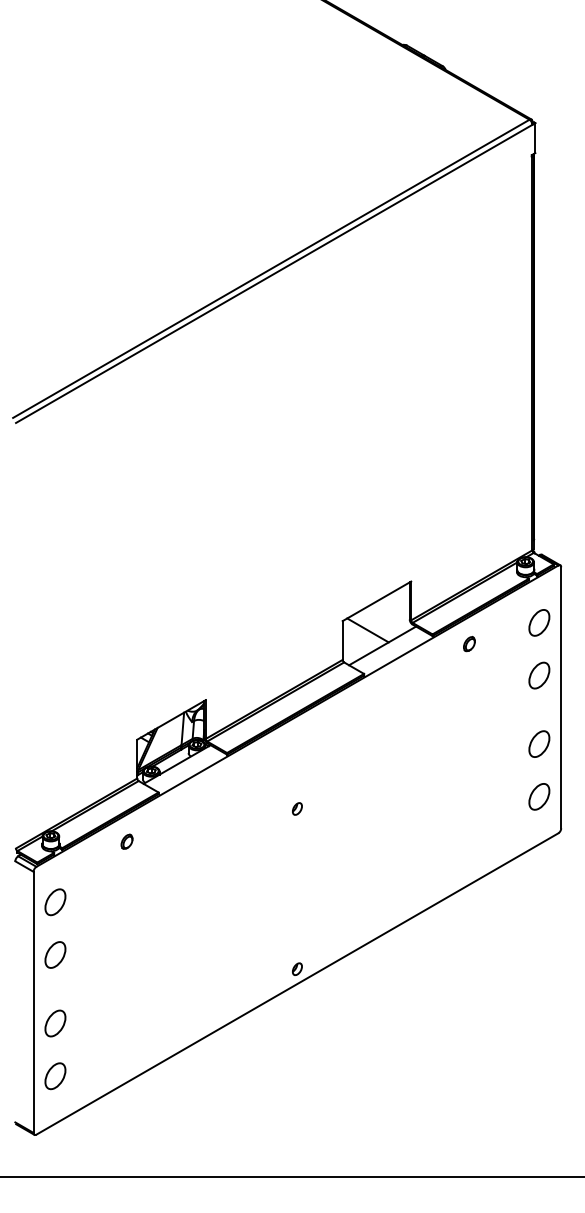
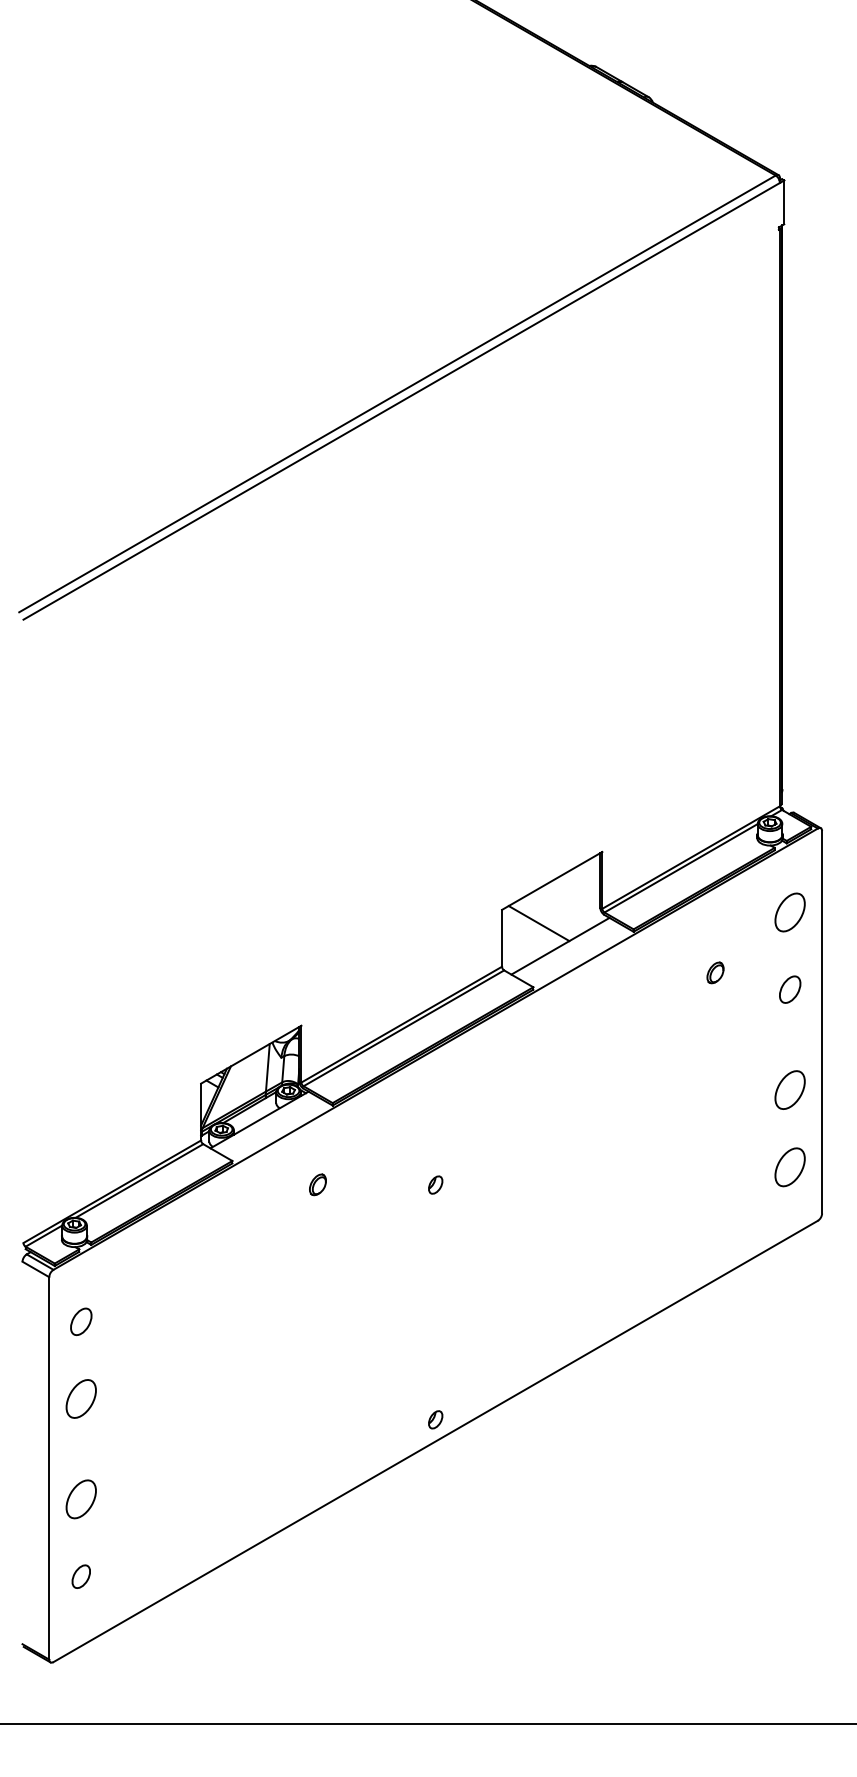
part: (469, 644) -> (715, 973), moved
part: (539, 675) -> (790, 989), size x0.7
part: (126, 841) -> (317, 1184), moved
part: (55, 902) -> (81, 1322), size x0.7
part: (55, 1076) -> (81, 1576), size x0.6

